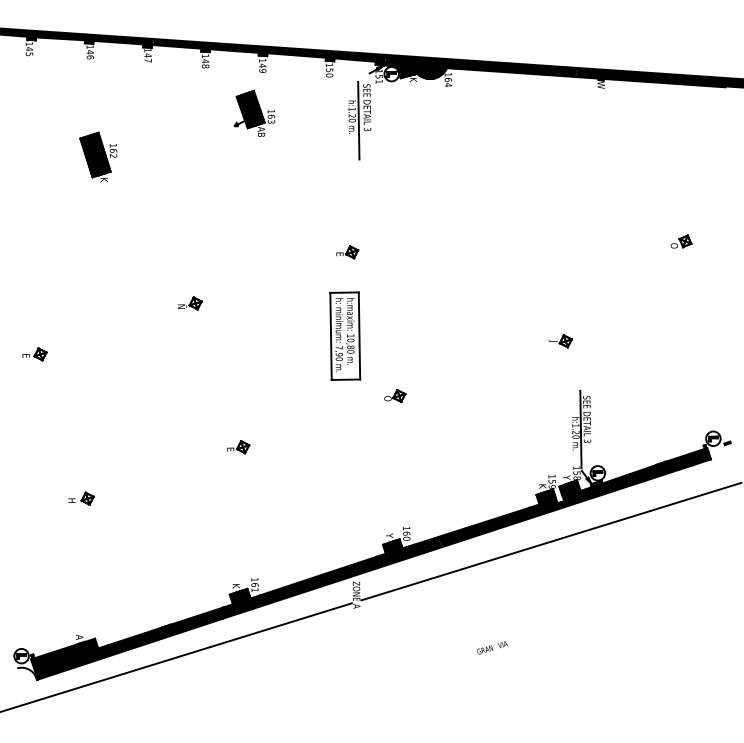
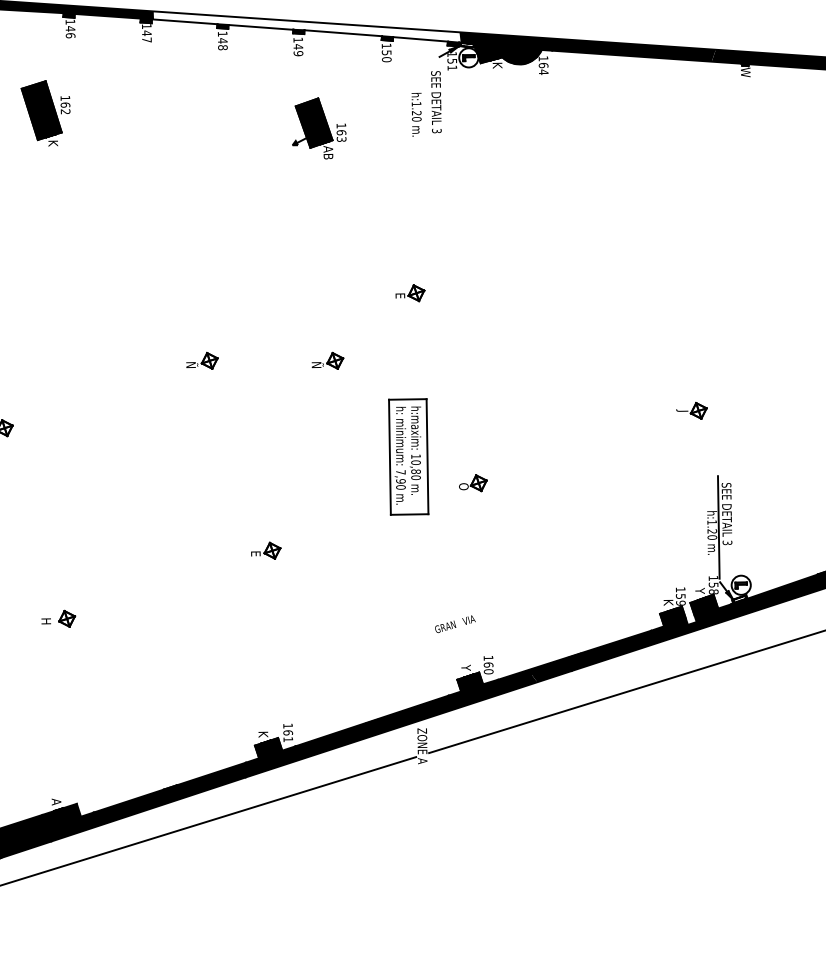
fill: (269, 52) -> (307, 29), removed
part: (254, 112) -> (319, 127), moved
line: (358, 120) -> (424, 119), removed
part: (98, 156) -> (45, 112), moved
part: (285, 303) -> (328, 360), added
part: (345, 335) -> (409, 456), moved
text: (492, 647) -> (455, 623), moved

